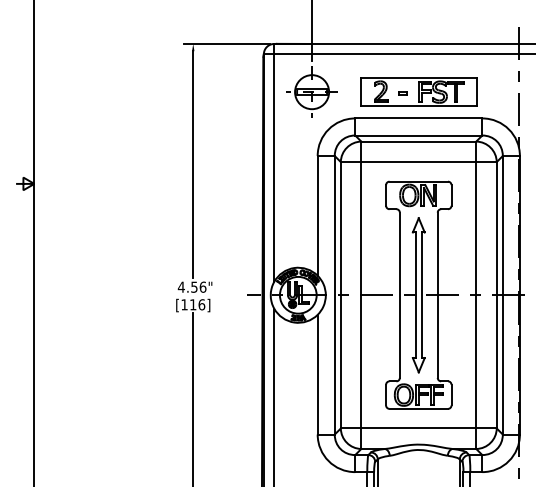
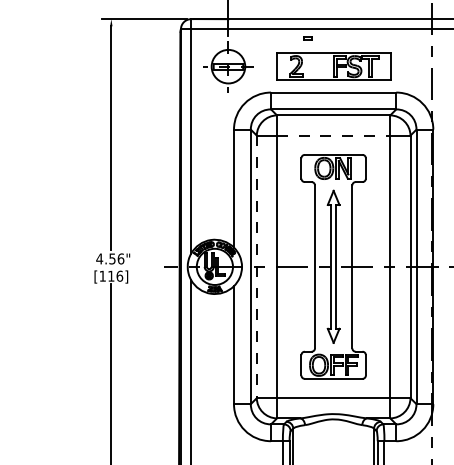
part: (402, 93) -> (307, 38), moved
line: (419, 162) -> (334, 136), solid -> dashed
line: (340, 295) -> (256, 267), solid -> dashed

